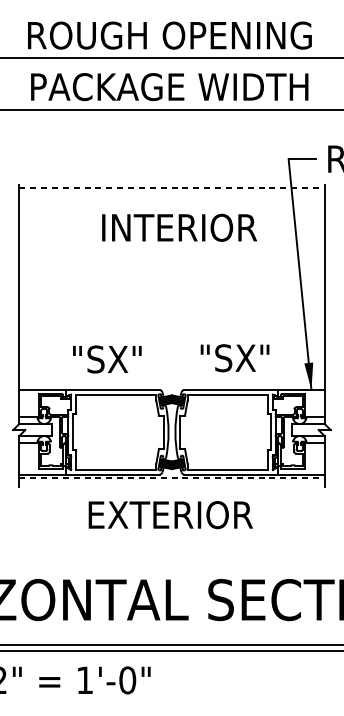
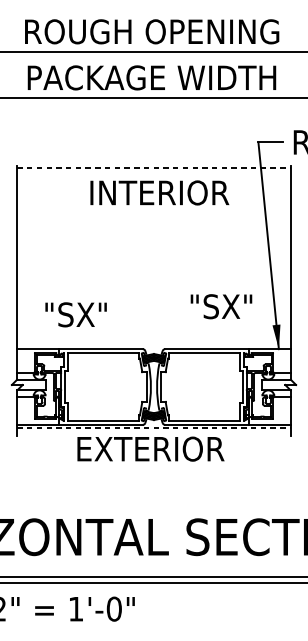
text: (179, 227) -> (159, 192), moved
text: (235, 358) -> (221, 306), moved
text: (106, 359) -> (75, 314), moved
text: (170, 514) -> (150, 448), moved

